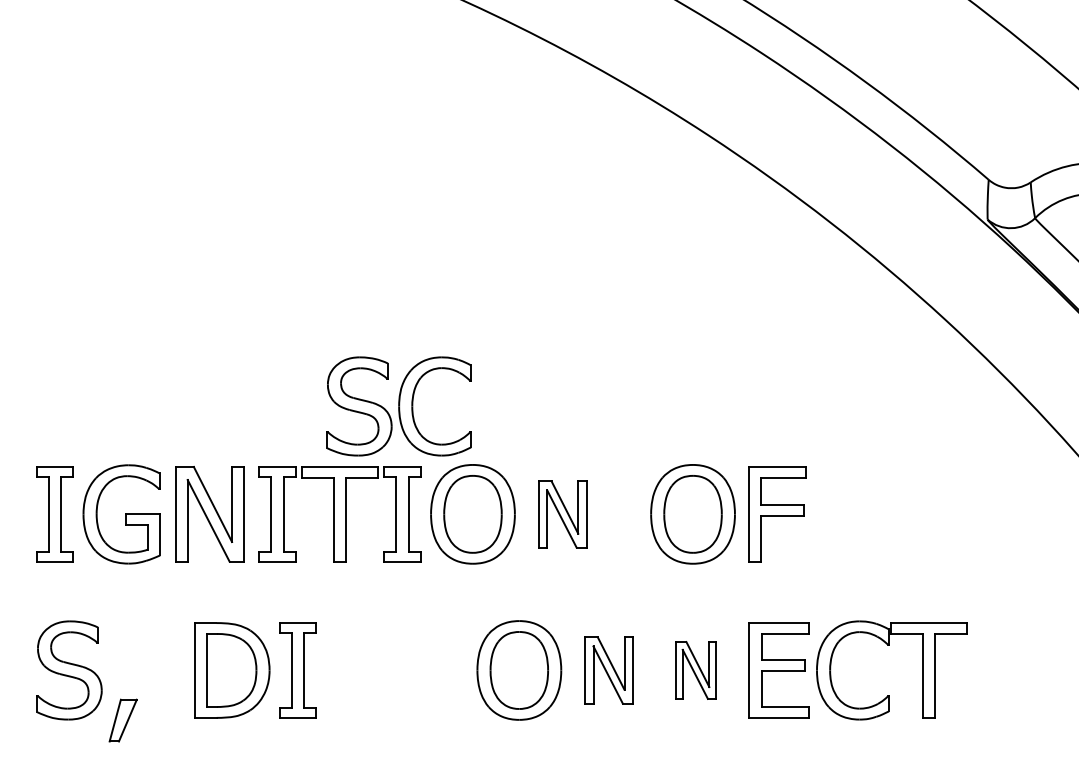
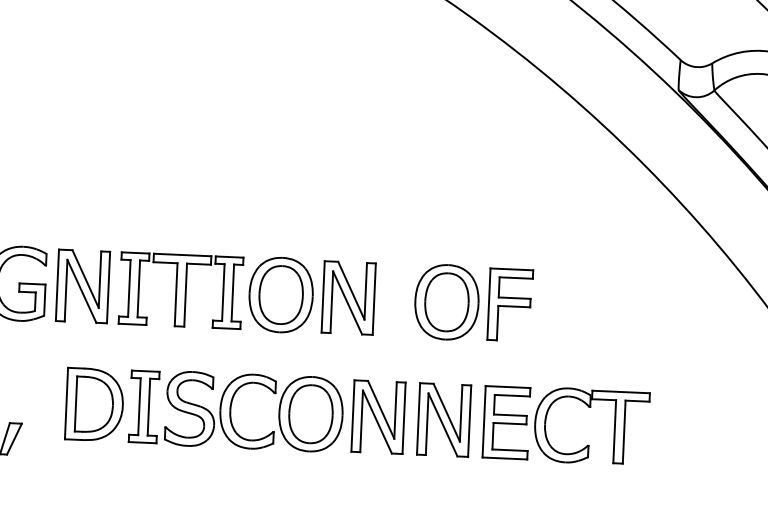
part: (398, 406) -> (219, 410), moved
part: (562, 514) -> (348, 298), size x1.43
part: (608, 670) -> (378, 417), size x1.43
part: (695, 670) -> (443, 420), size x1.67

